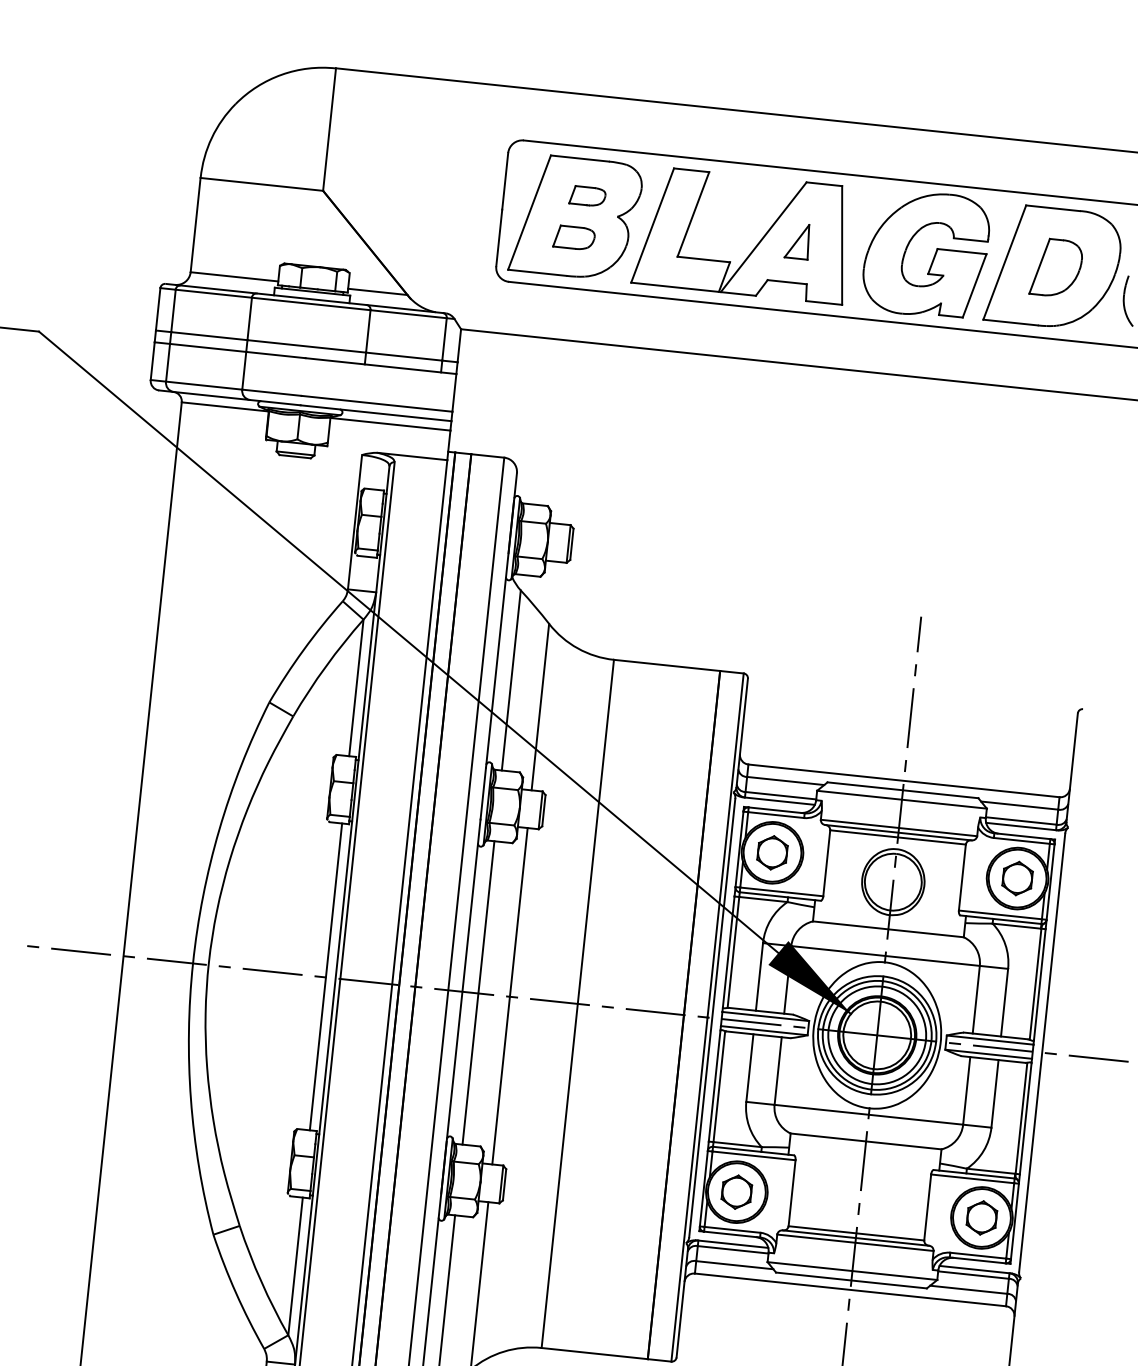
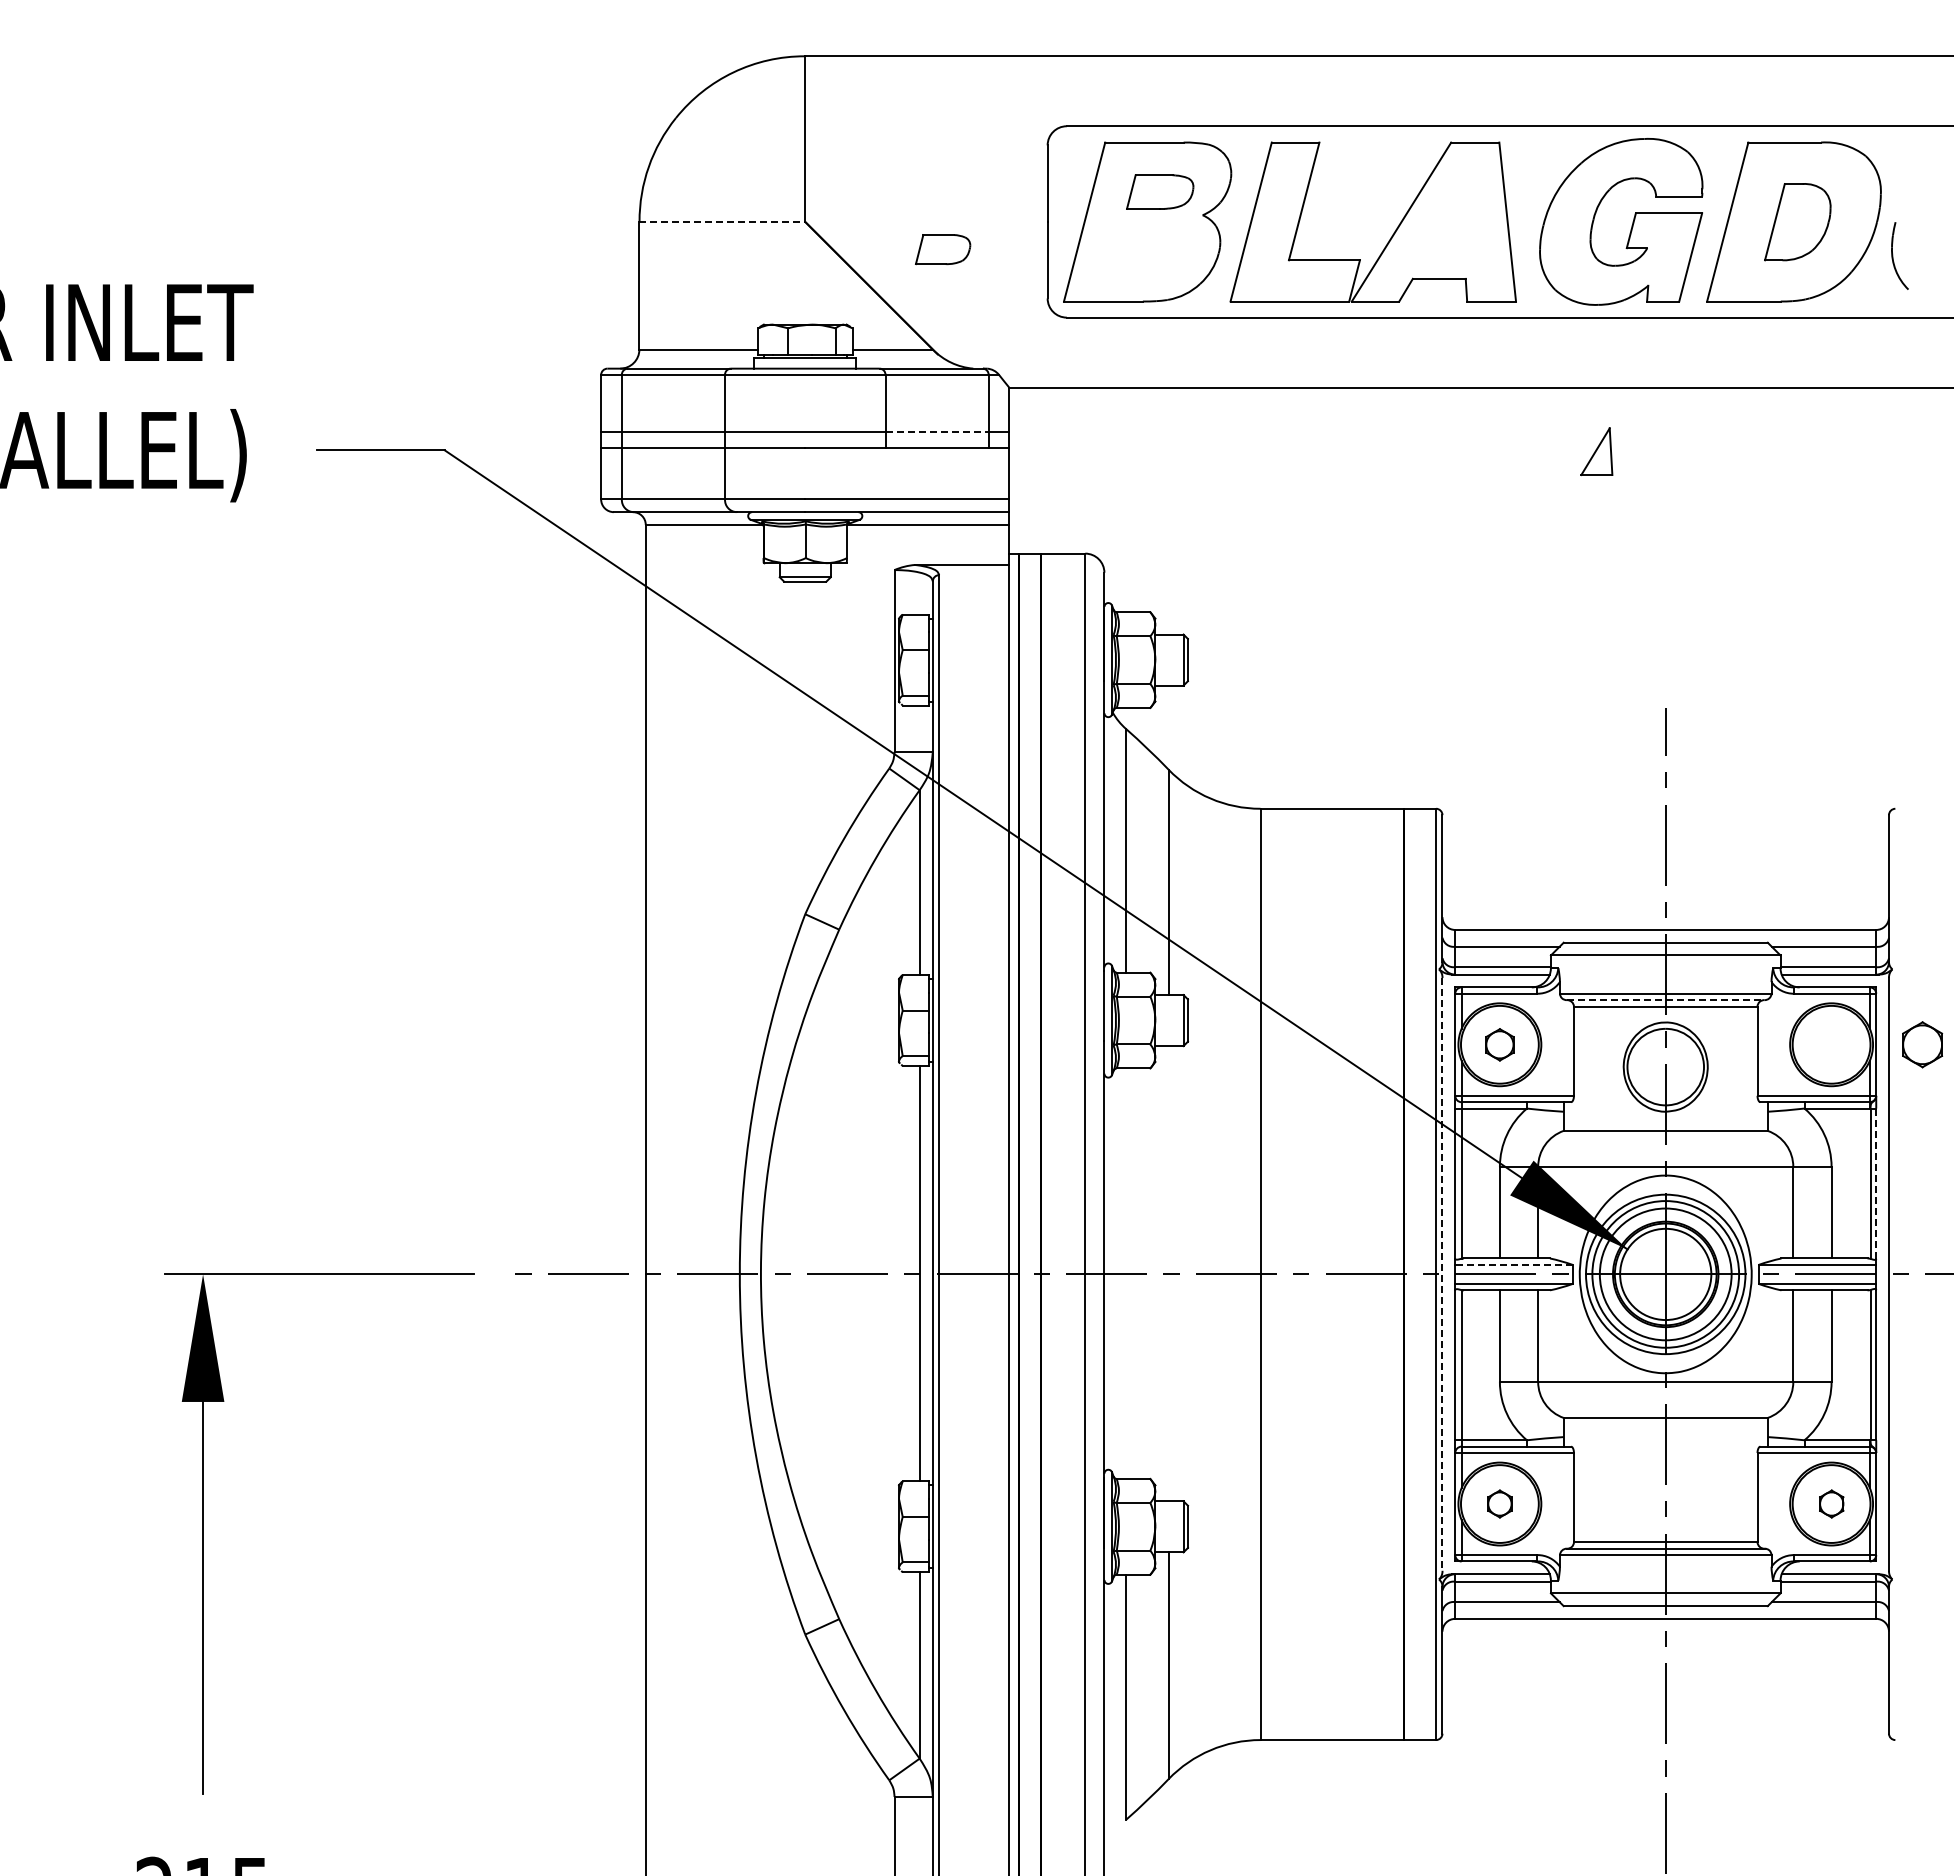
line: (262, 184) -> (722, 221), solid -> dashed
part: (587, 195) -> (1159, 191), size x1.4
part: (574, 237) -> (943, 249), moved
part: (797, 241) -> (1596, 451), moved
line: (404, 356) -> (937, 432), solid -> dashed
line: (898, 832) -> (1665, 1000), solid -> dashed
part: (772, 852) -> (1499, 1044), size x0.7
part: (1017, 878) -> (1922, 1044), moved
line: (1039, 985) -> (1876, 1184), solid -> dashed
line: (478, 992) -> (1126, 1273), removed
line: (509, 996) -> (1168, 1273), removed
line: (765, 1016) -> (1513, 1264), solid -> dashed
line: (712, 1018) -> (1442, 1274), solid -> dashed
part: (736, 1191) -> (1499, 1503), size x0.6
part: (981, 1217) -> (1831, 1503), size x0.6

